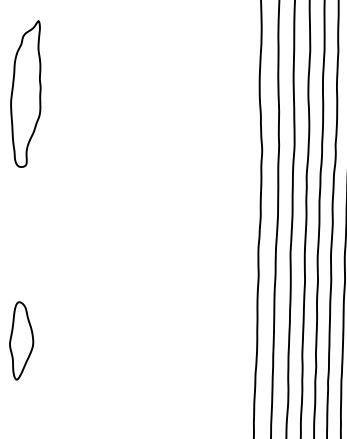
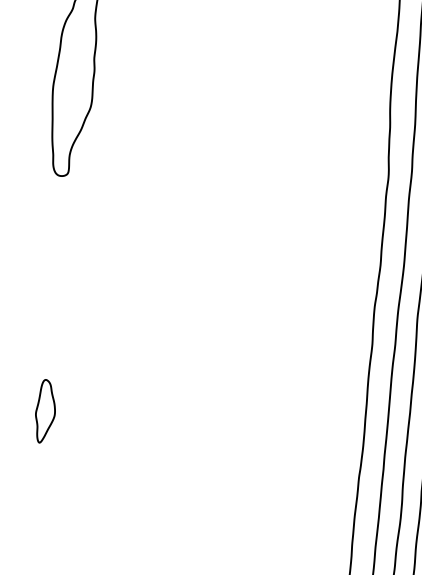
part: (21, 340) -> (45, 410), size x0.6

